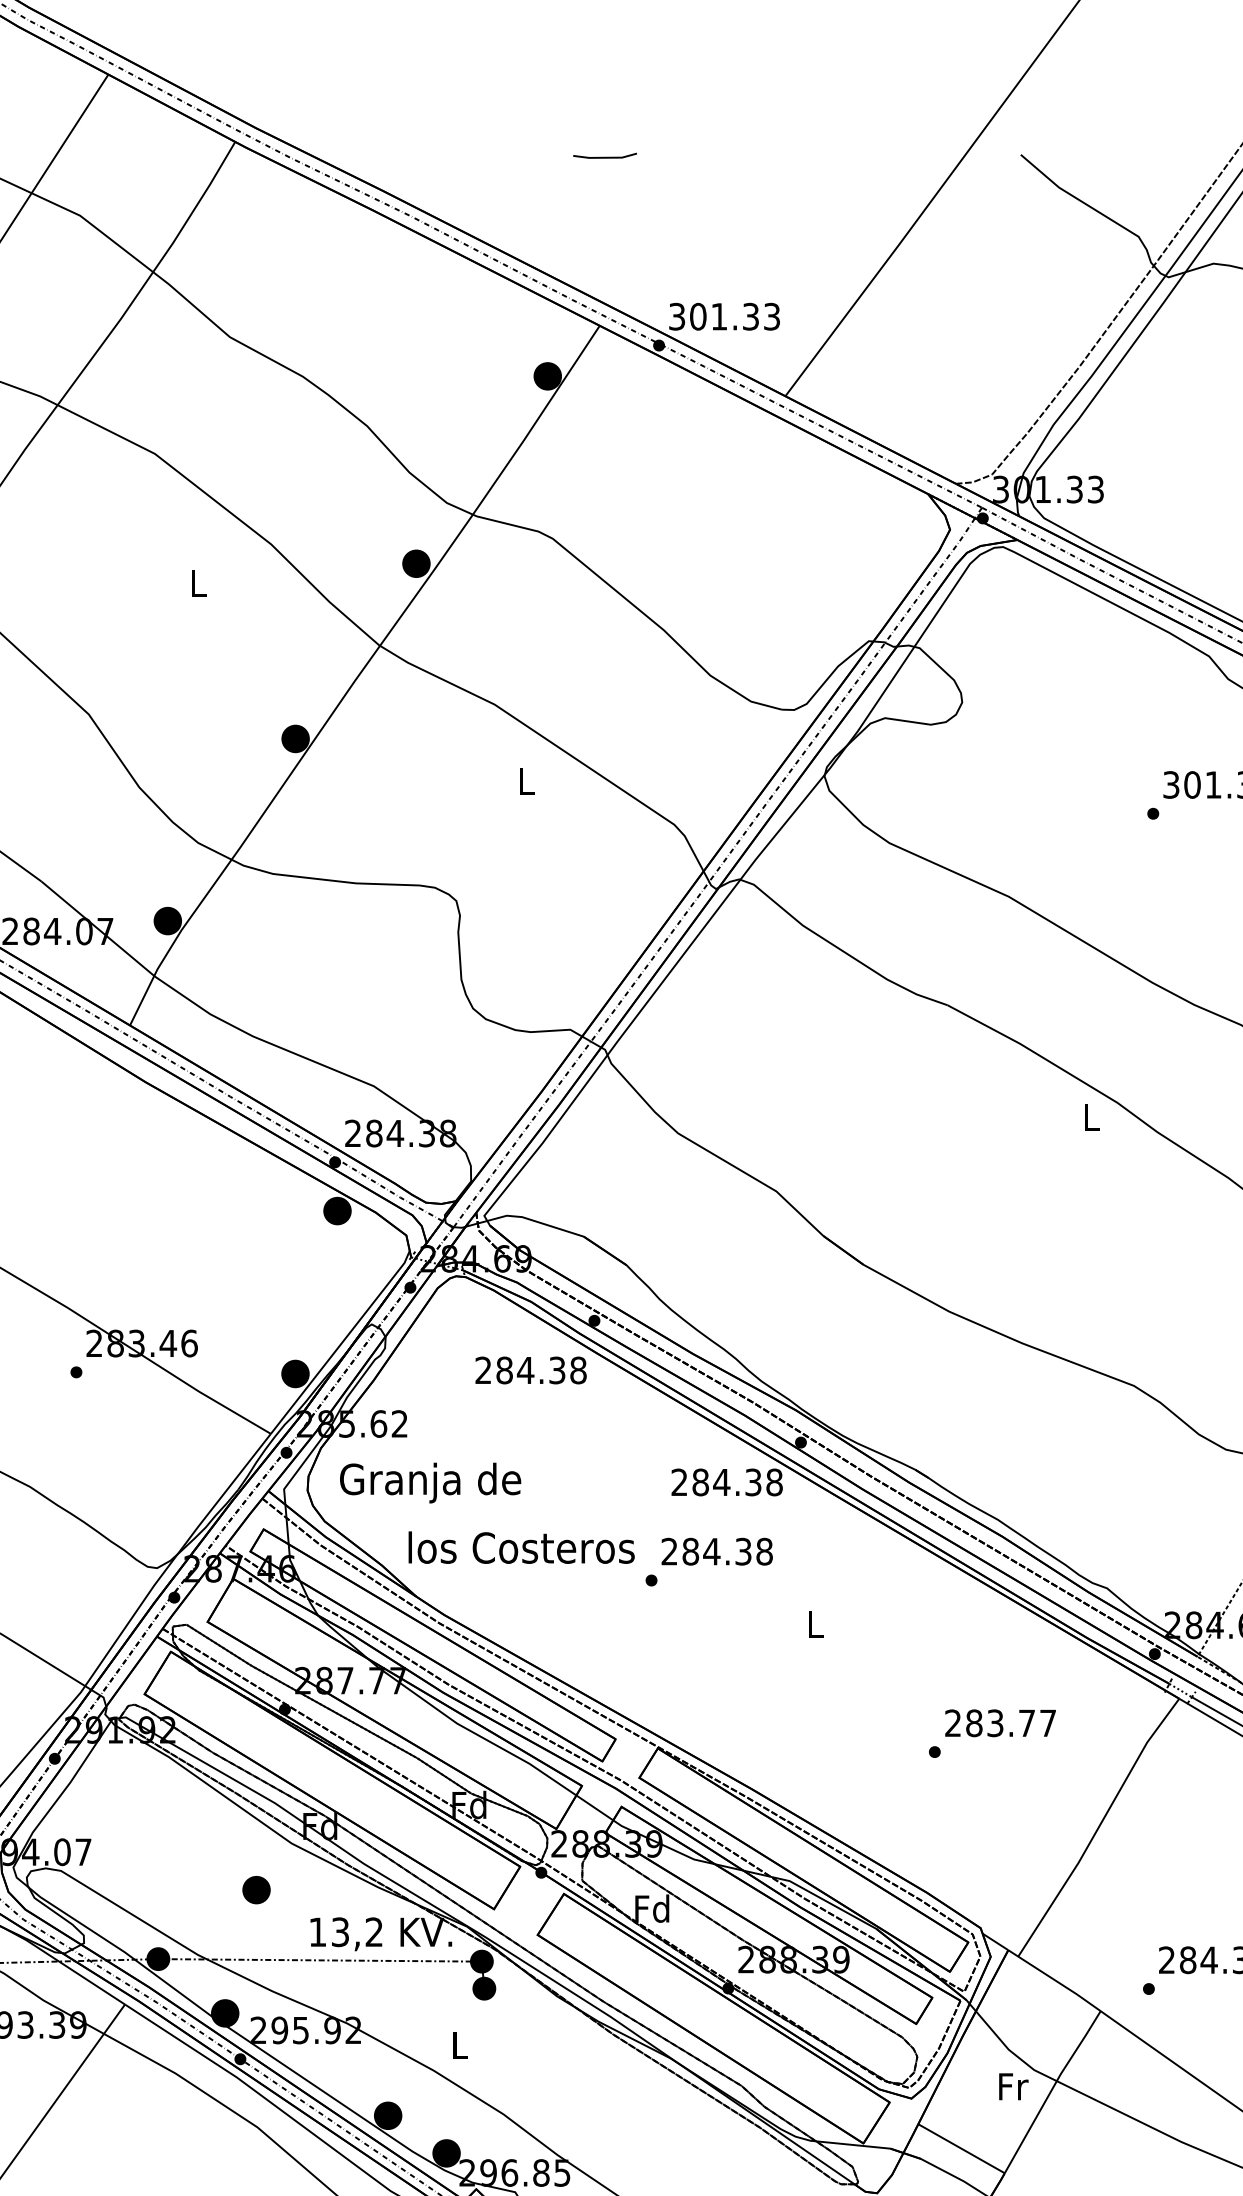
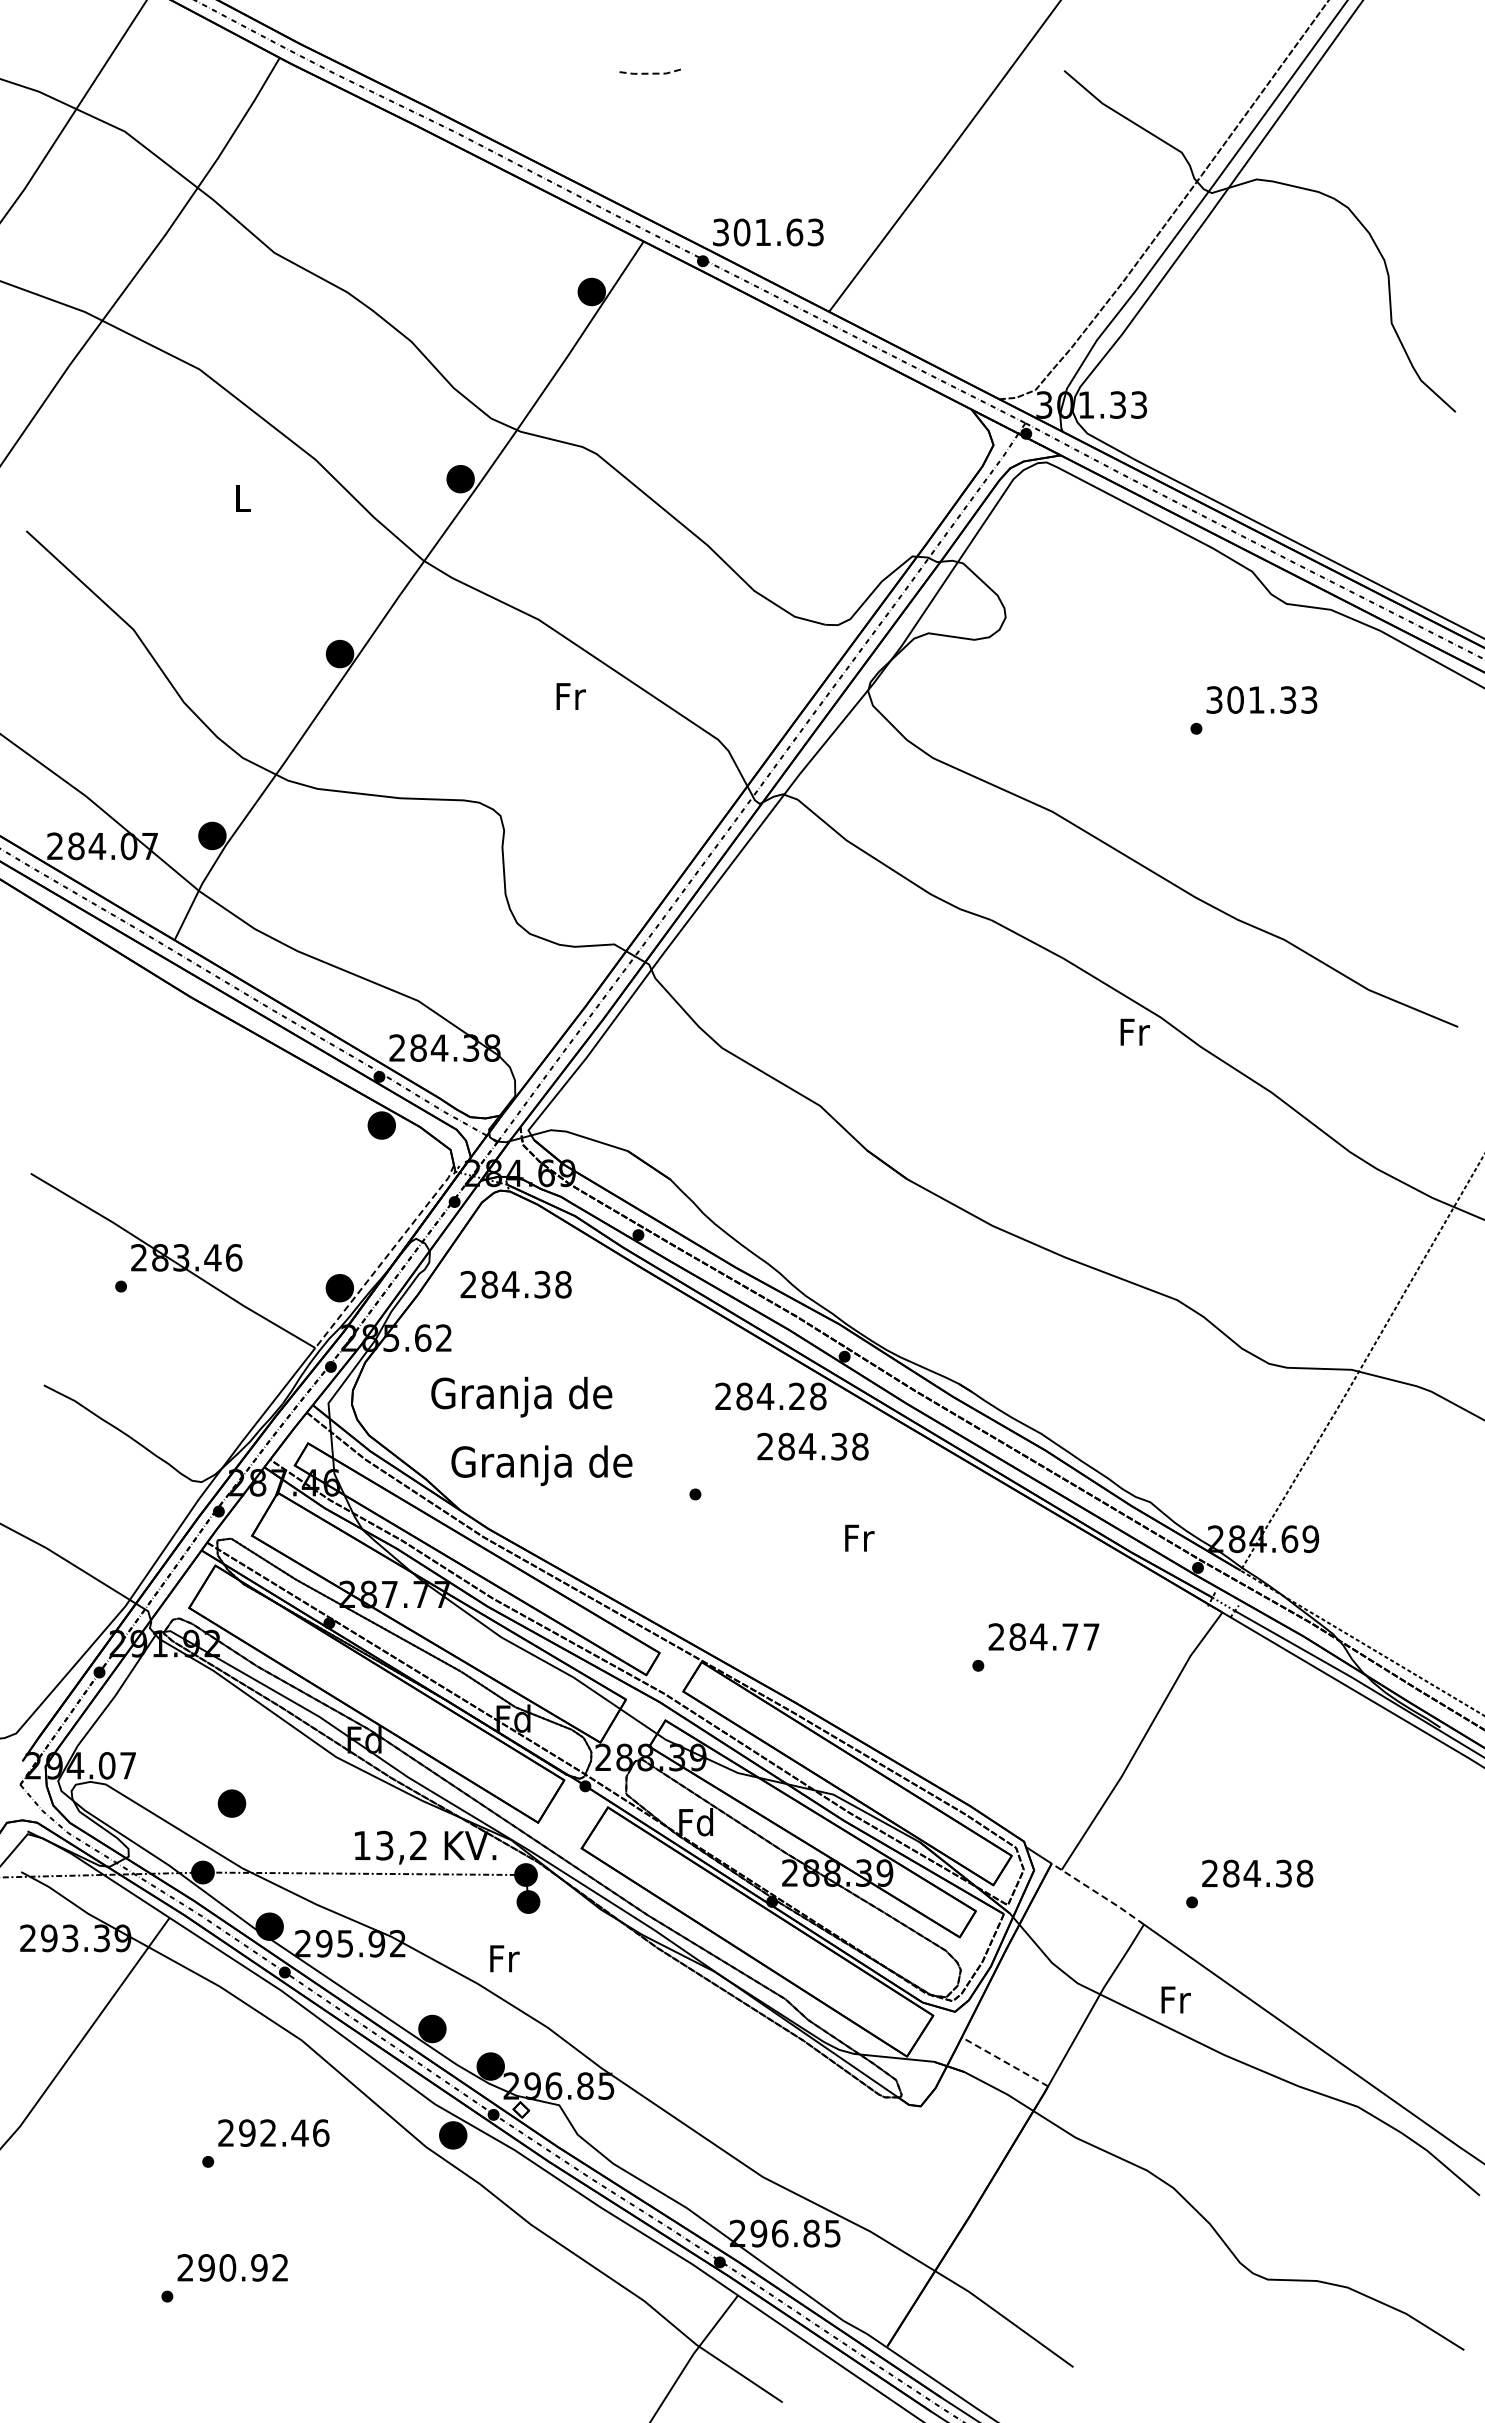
line: (605, 157) -> (649, 73), solid -> dashed
text: (750, 316) -> (794, 232), 301.33 -> 301.63
text: (526, 781) -> (570, 696), L -> Fr
text: (1092, 1116) -> (1135, 1031), L -> Fr
line: (342, 1342) -> (386, 1256), solid -> dashed
text: (530, 1370) -> (515, 1284), moved
text: (430, 1482) -> (521, 1396), moved
text: (753, 1482) -> (797, 1396), 284.38 -> 284.28
text: (520, 1551) -> (564, 1465), los Costeros -> Granja de
text: (716, 1551) -> (812, 1446), moved
text: (815, 1623) -> (859, 1537), L -> Fr
text: (995, 1722) -> (1038, 1636), 283.77 -> 284.77
part: (256, 1889) -> (231, 1803), moved
line: (1055, 1980) -> (1098, 1893), solid -> dashed
text: (460, 2045) -> (504, 1958), L -> Fr
text: (1013, 2086) -> (1175, 1999), moved
line: (962, 2148) -> (1005, 2061), solid -> dashed

